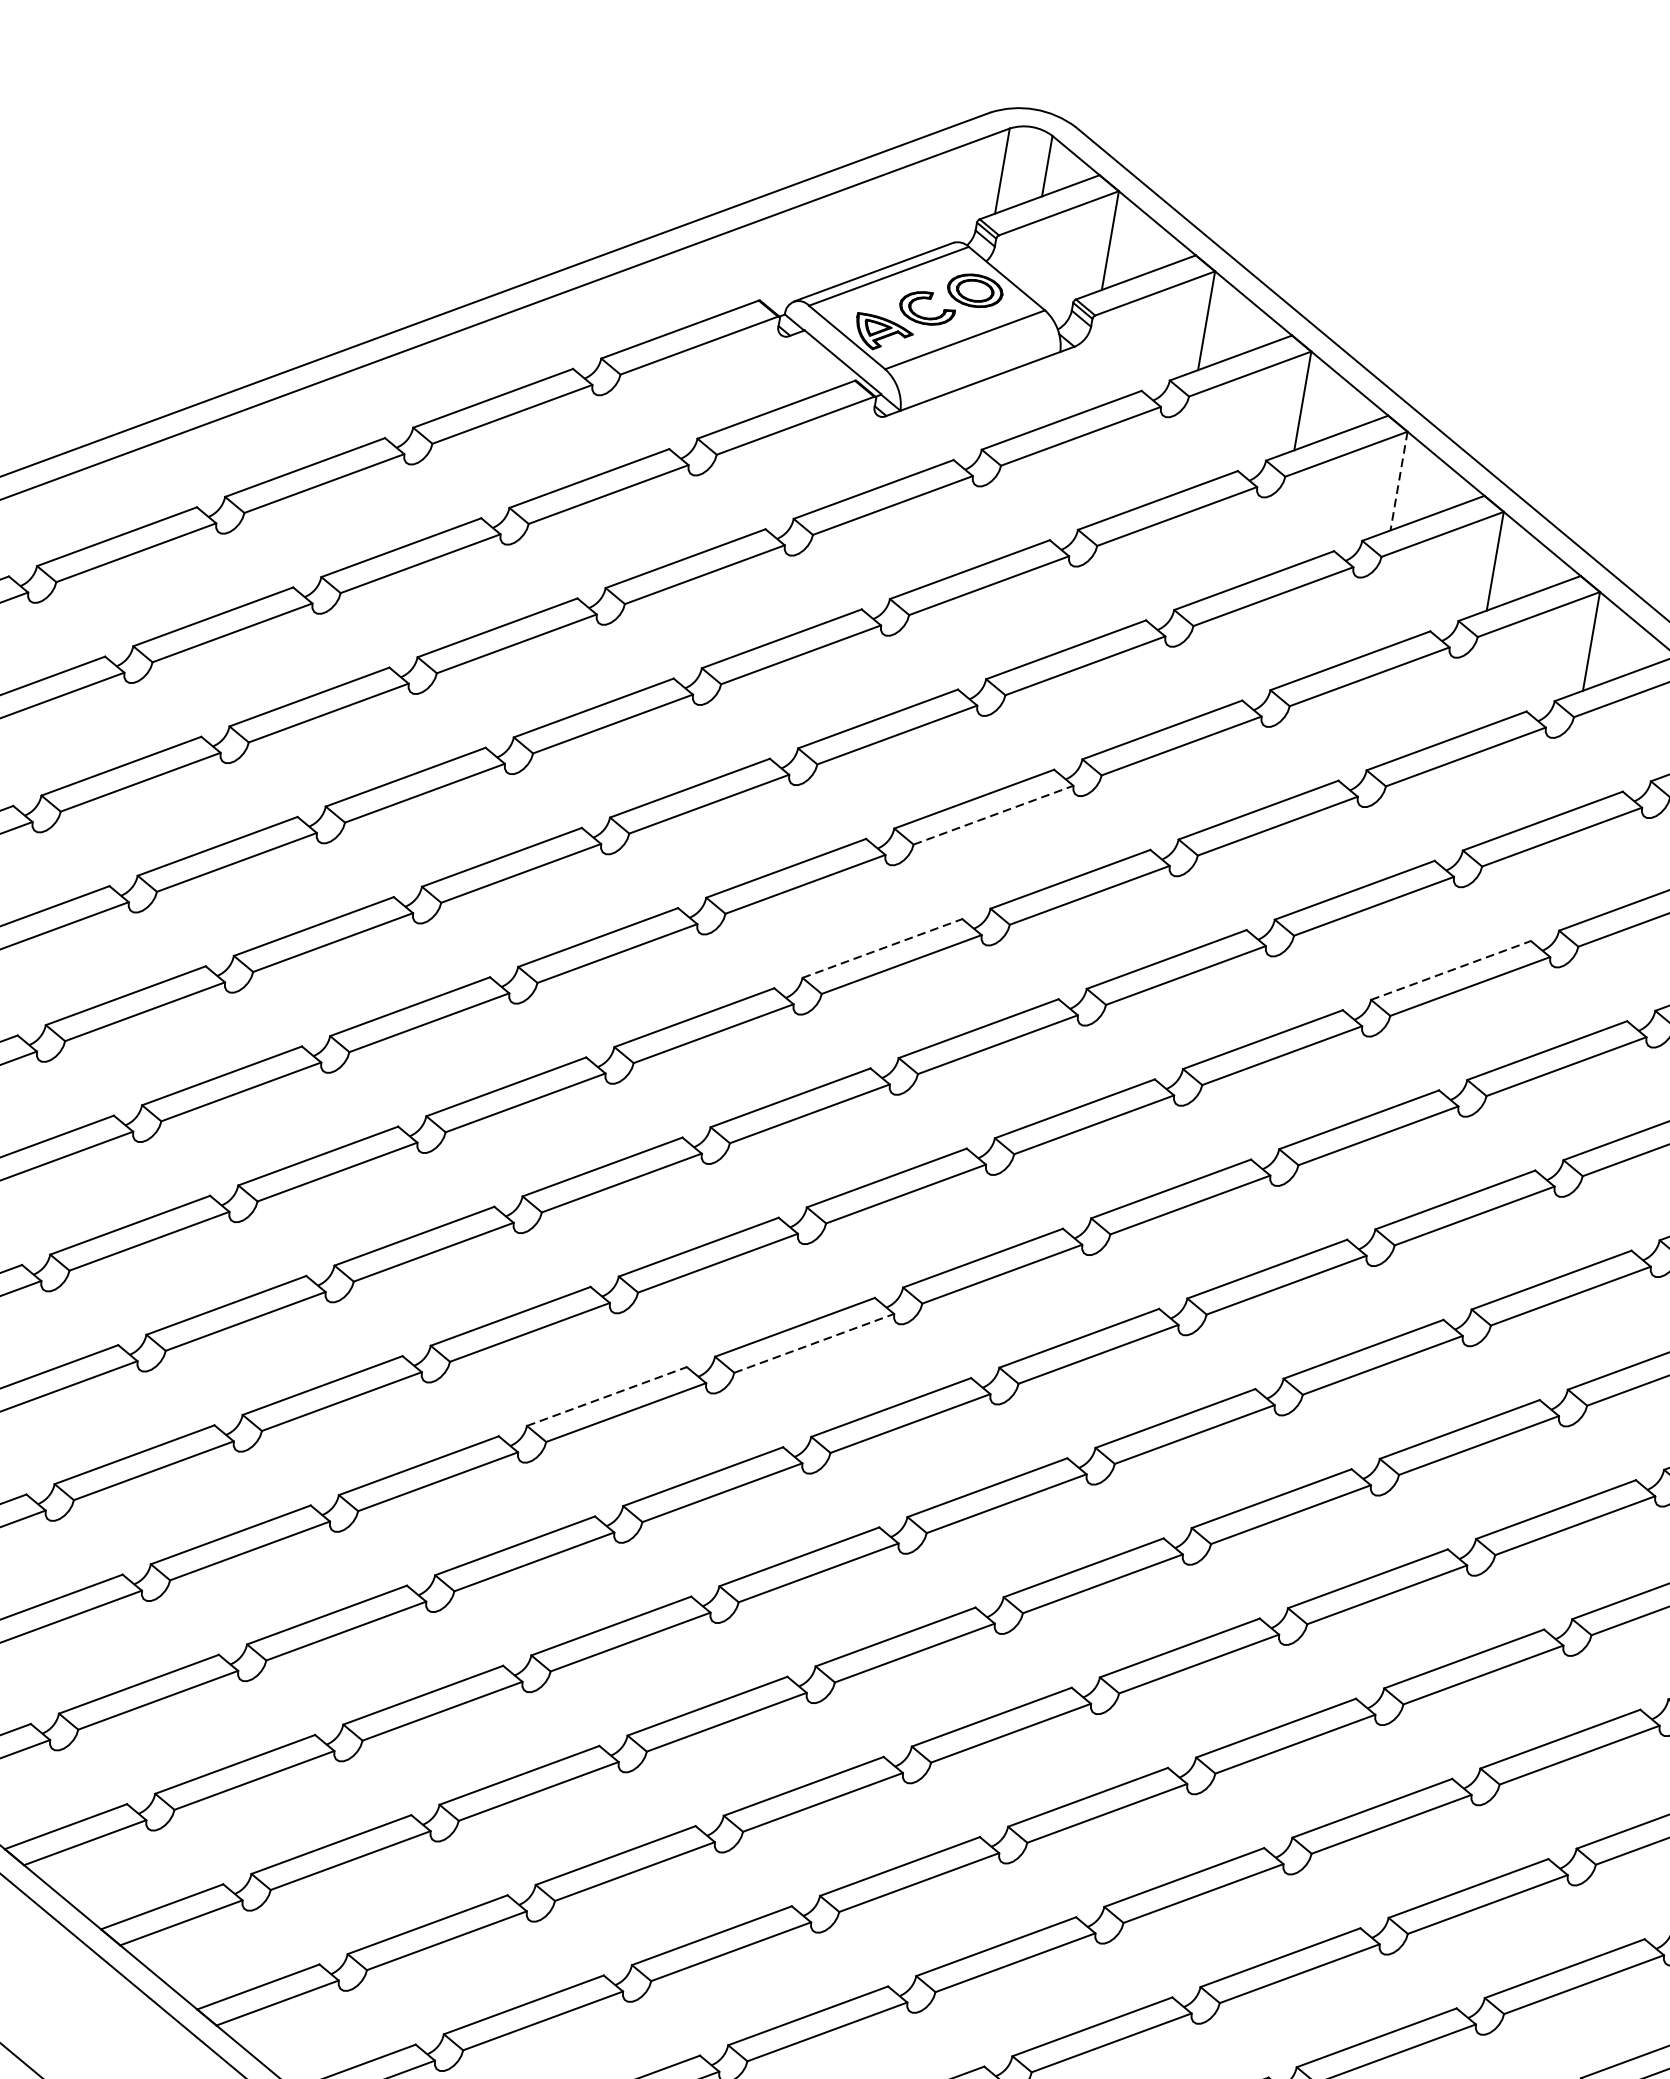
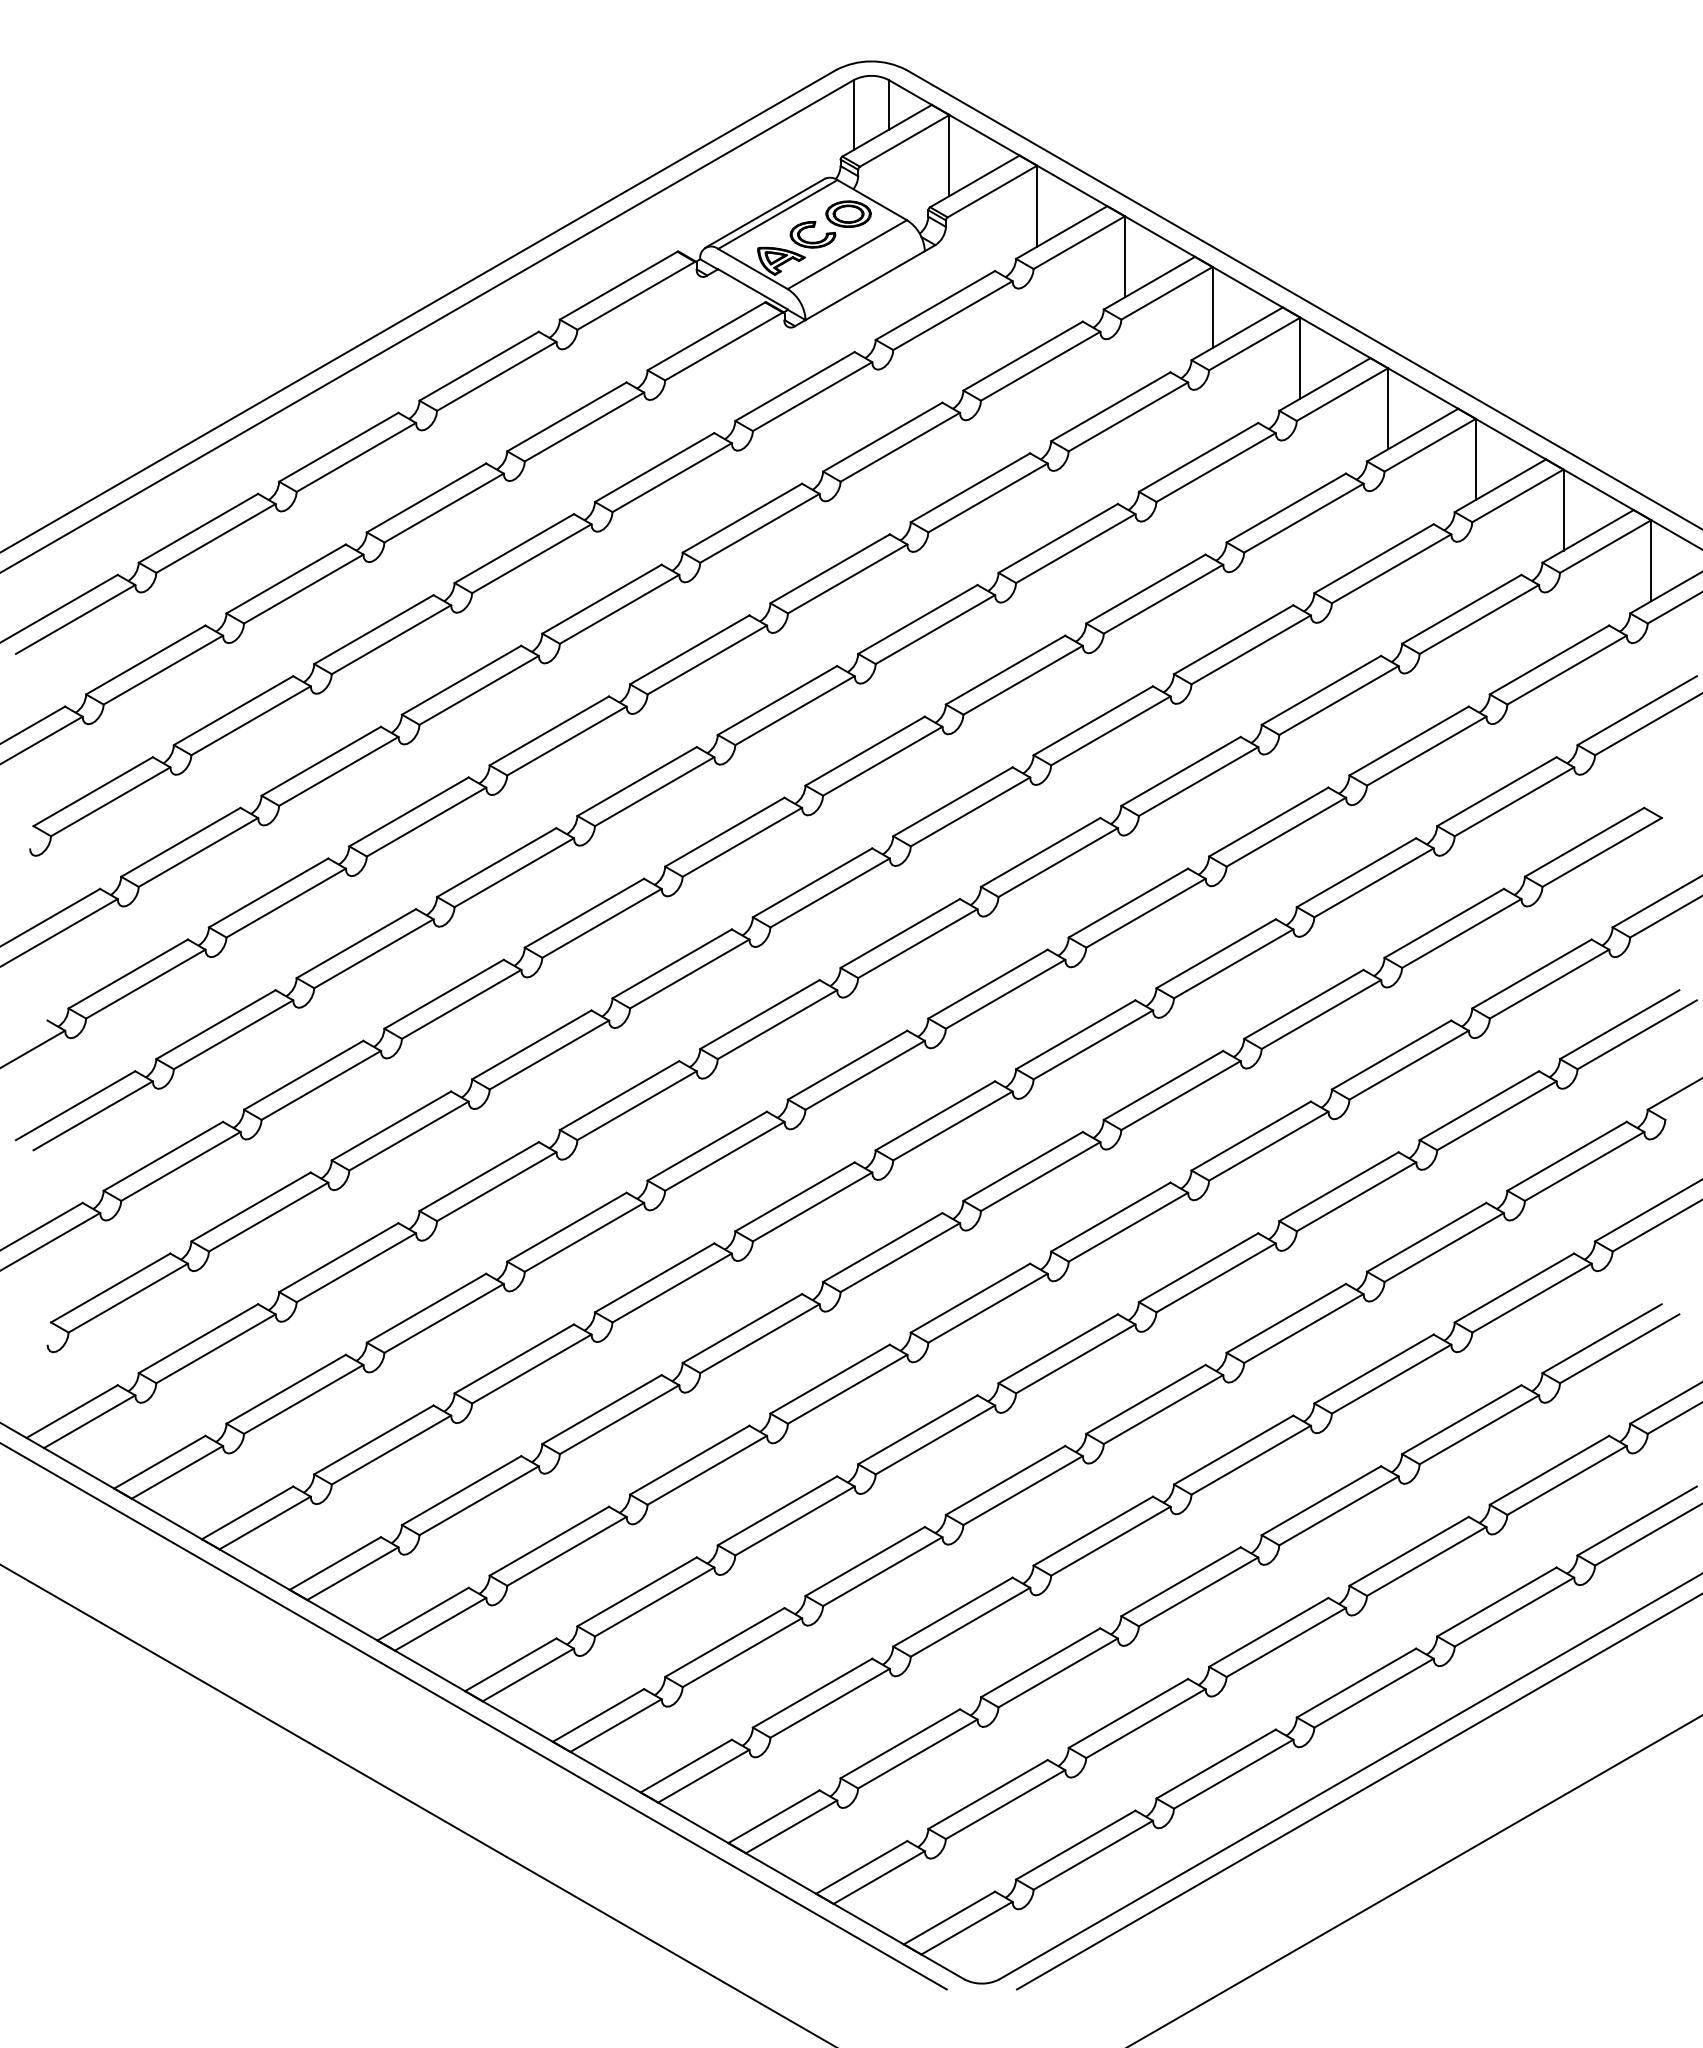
line: (1398, 481) -> (1212, 307), dashed -> solid
line: (993, 815) -> (935, 629), dashed -> solid
line: (882, 948) -> (865, 751), dashed -> solid
line: (1451, 970) -> (1321, 690), dashed -> solid
line: (814, 1343) -> (865, 1075), dashed -> solid
line: (607, 1396) -> (707, 1146), dashed -> solid

